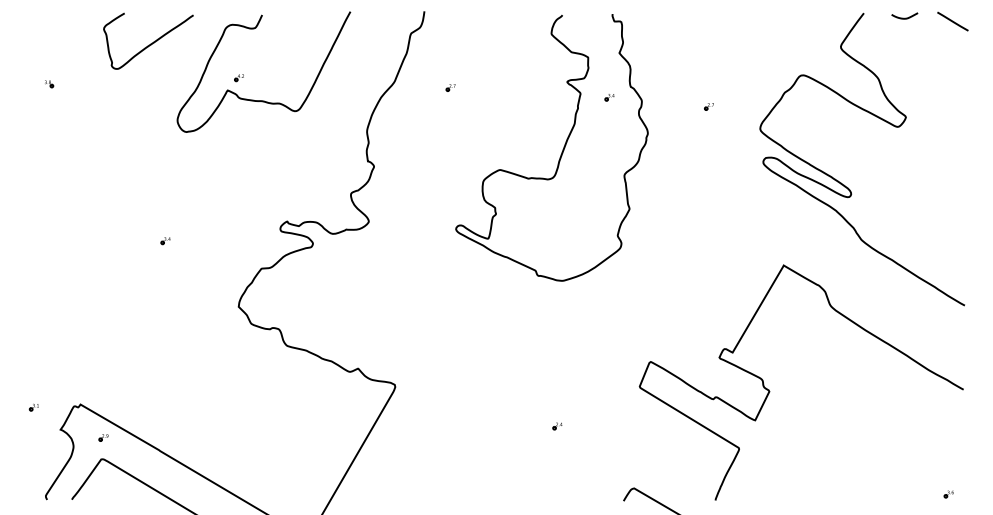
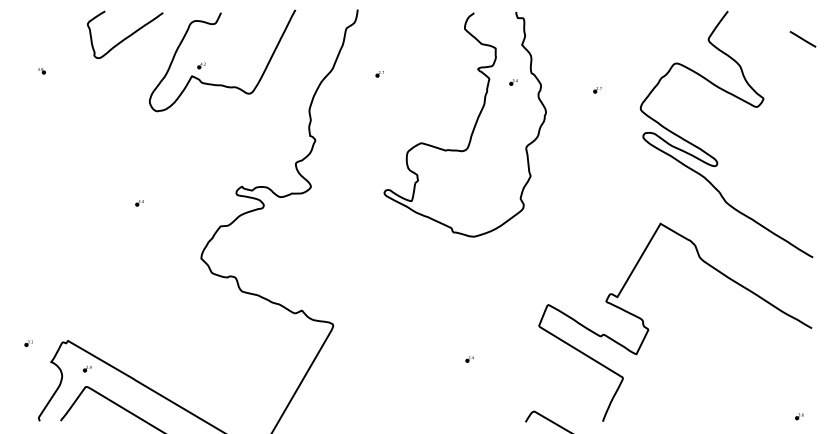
curve: (904, 17) -> (762, 14), removed
line: (952, 21) -> (802, 39), moved

